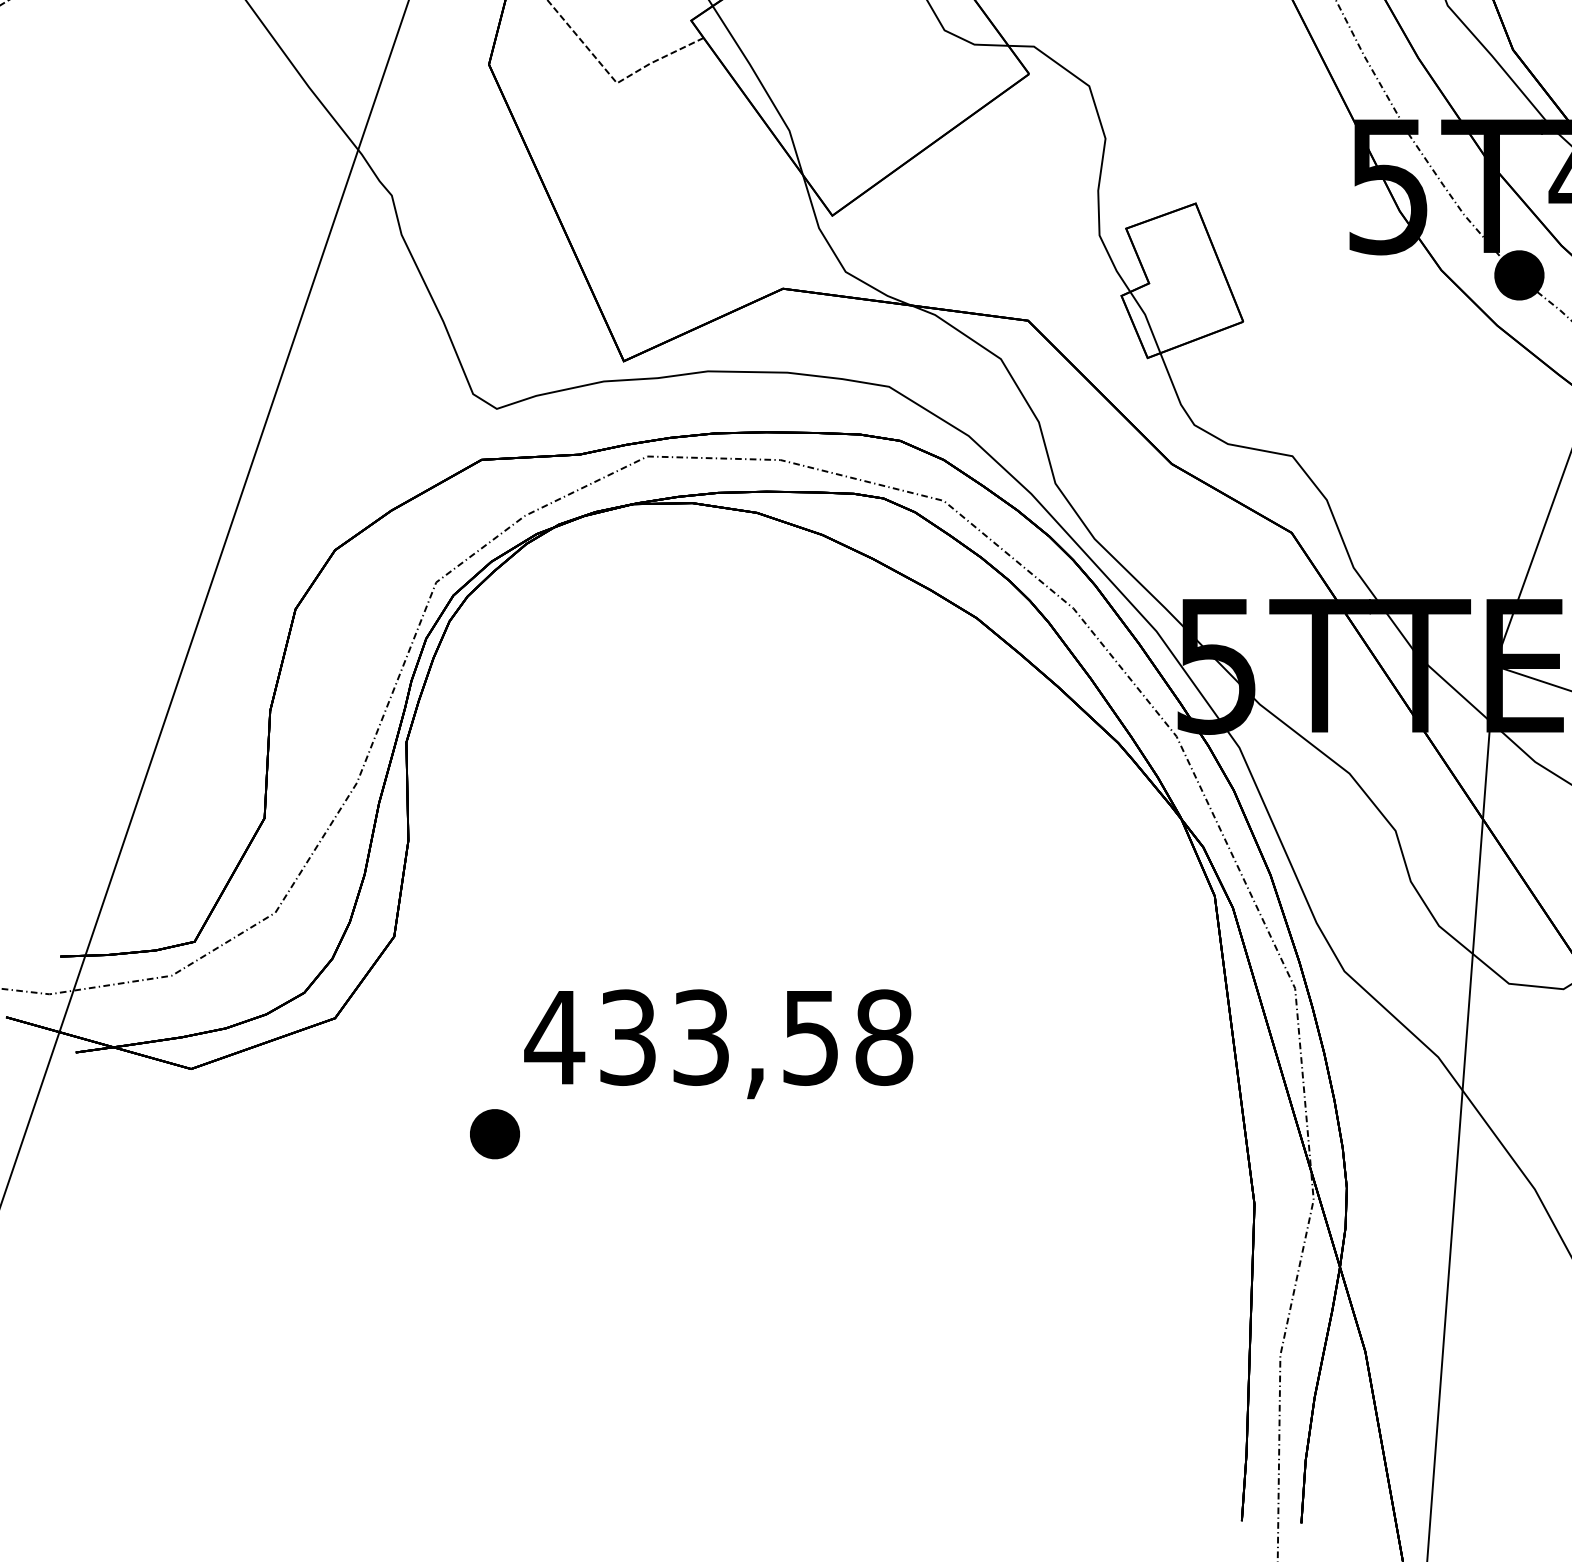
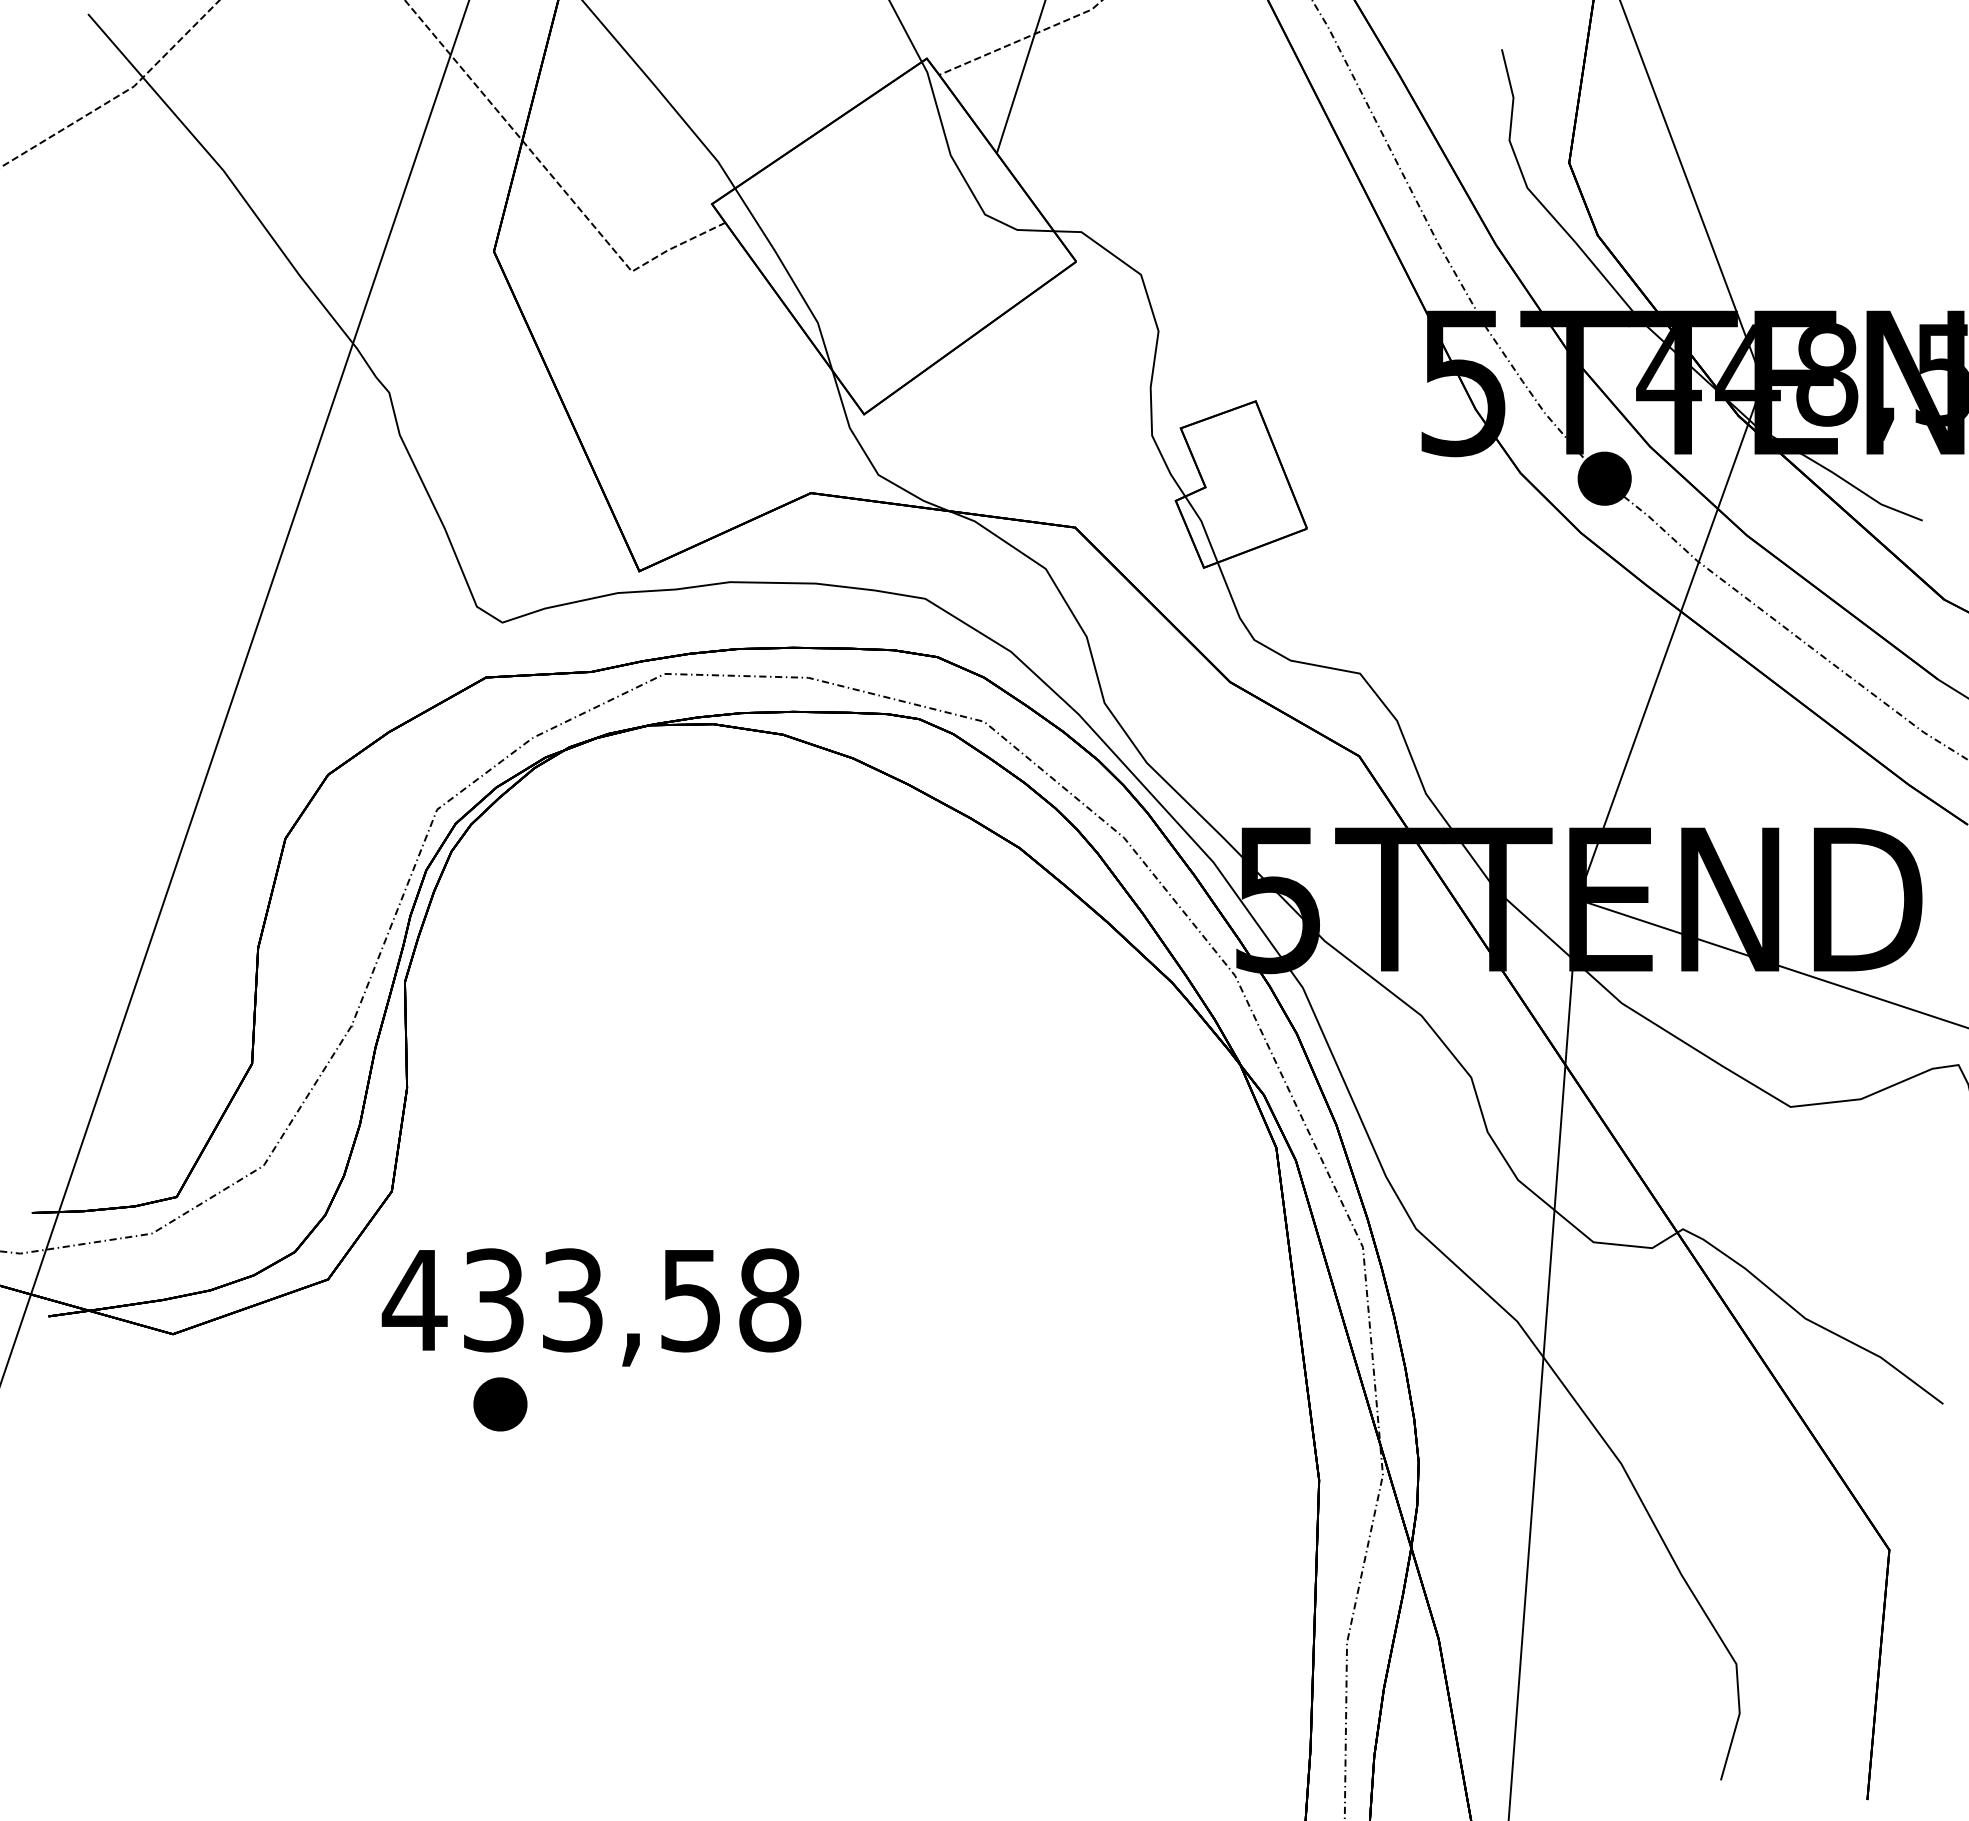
text: (718, 1044) -> (591, 1307), moved

